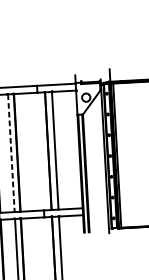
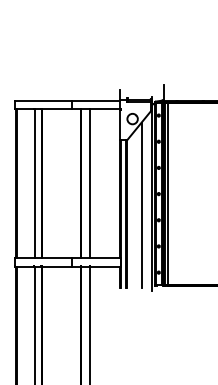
line: (11, 153) -> (34, 184), dashed -> solid
line: (97, 165) -> (141, 205), added

